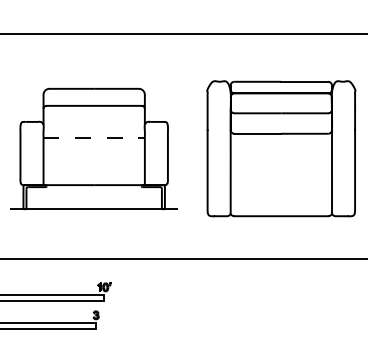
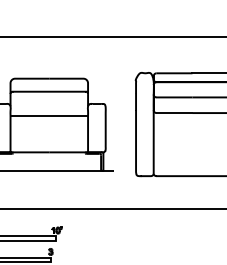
line: (94, 137) -> (49, 115), dashed -> solid

